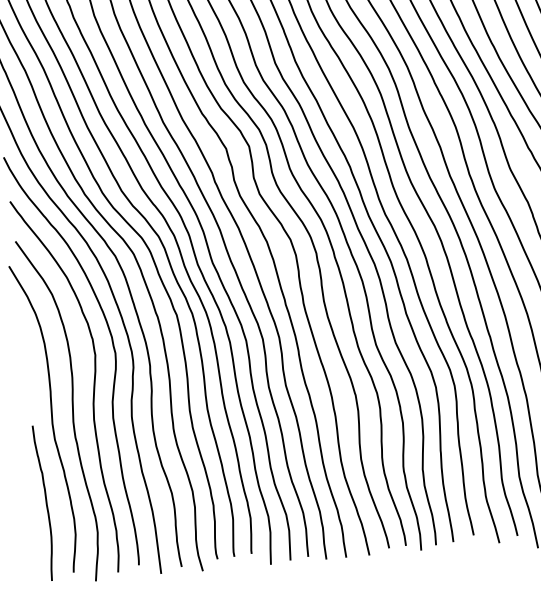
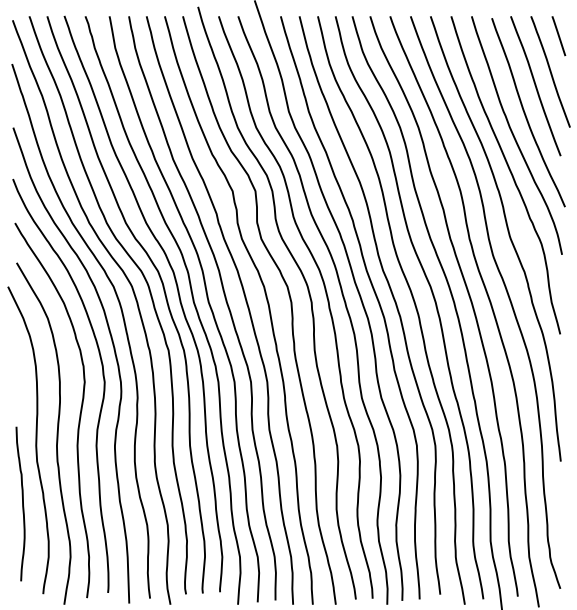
curve: (45, 502) -> (22, 503), moved

